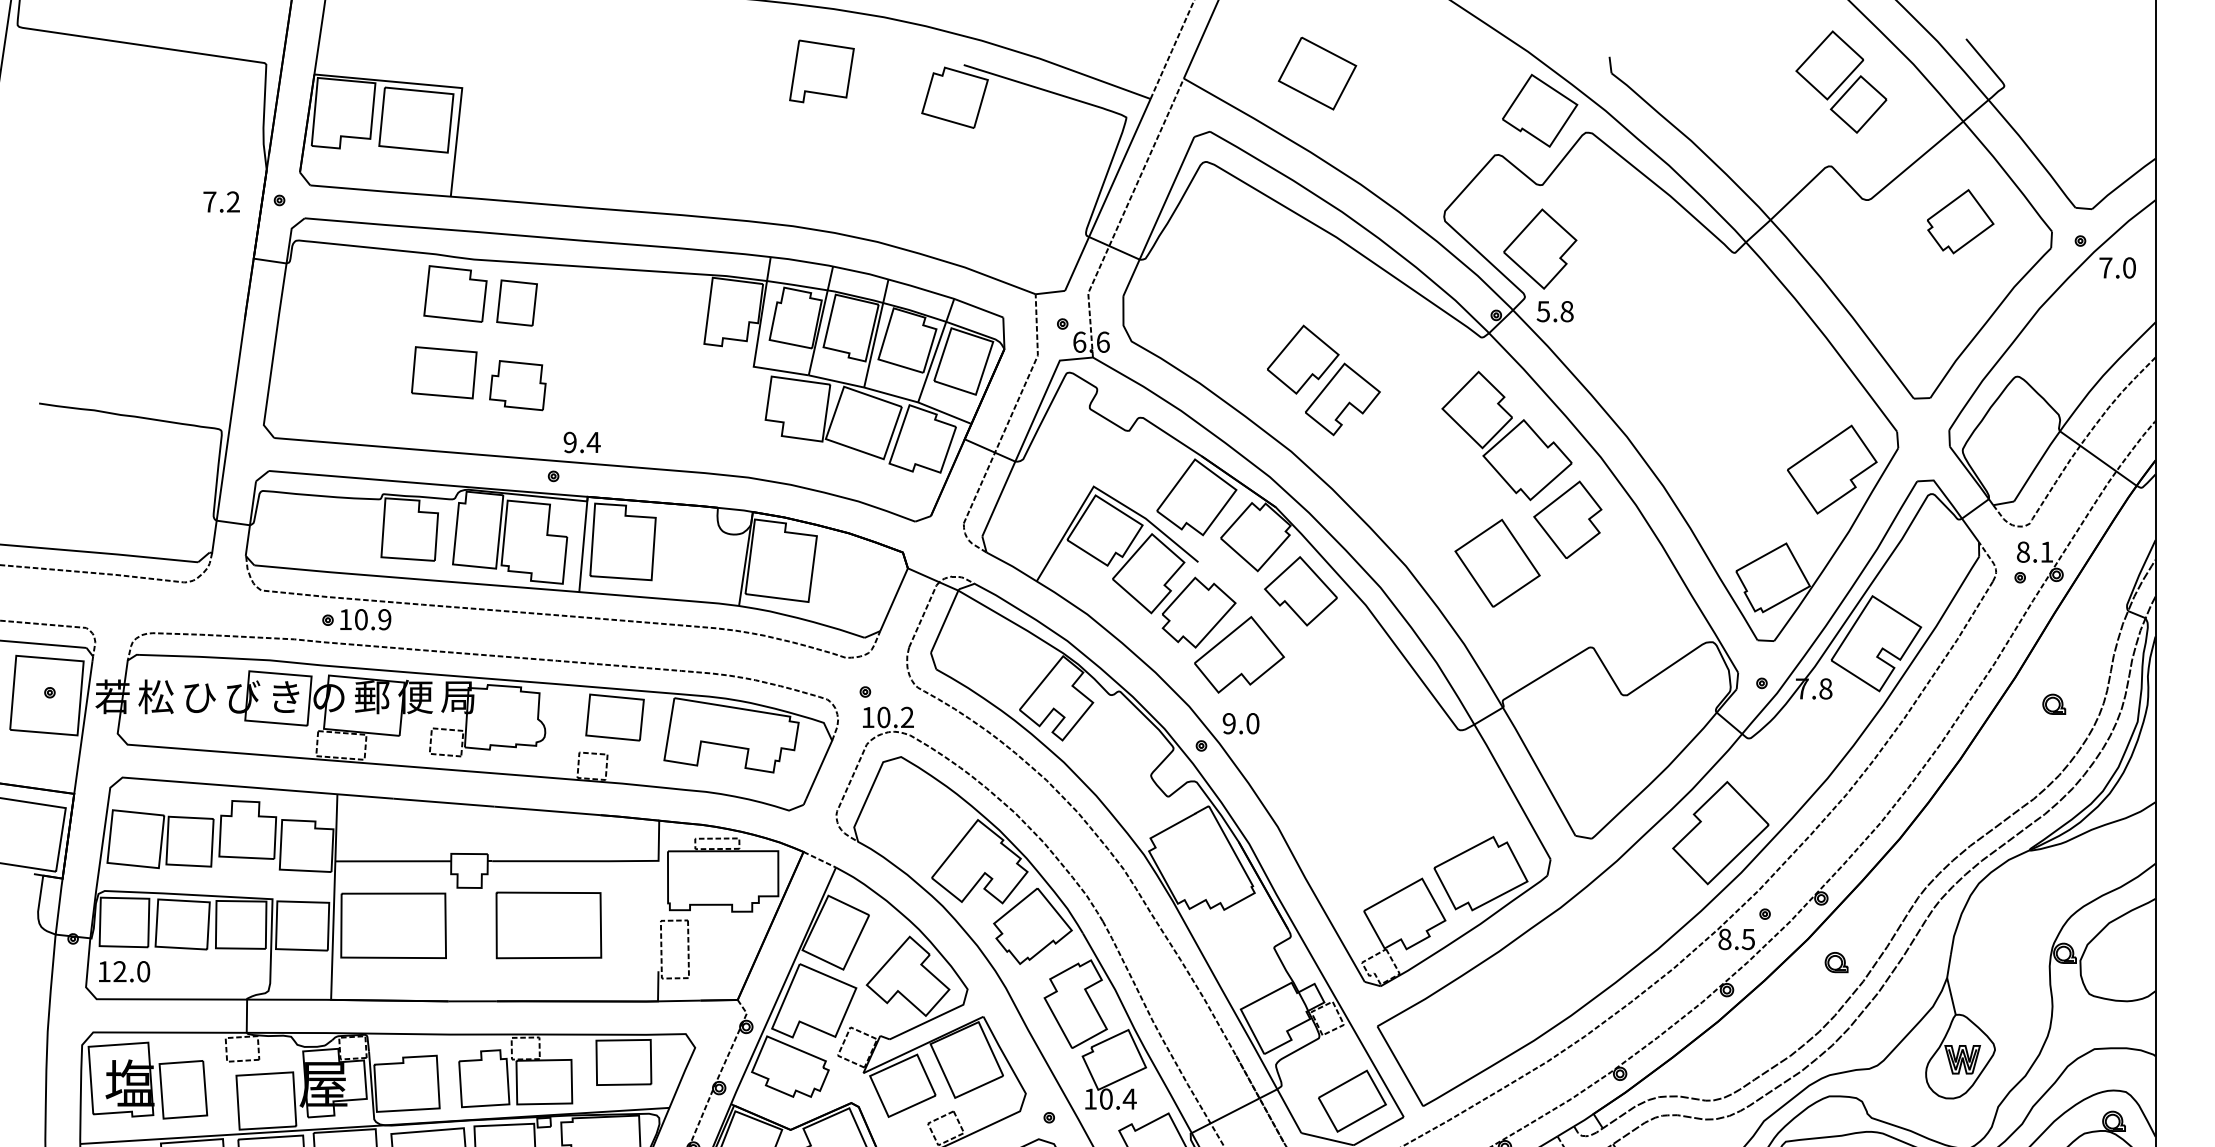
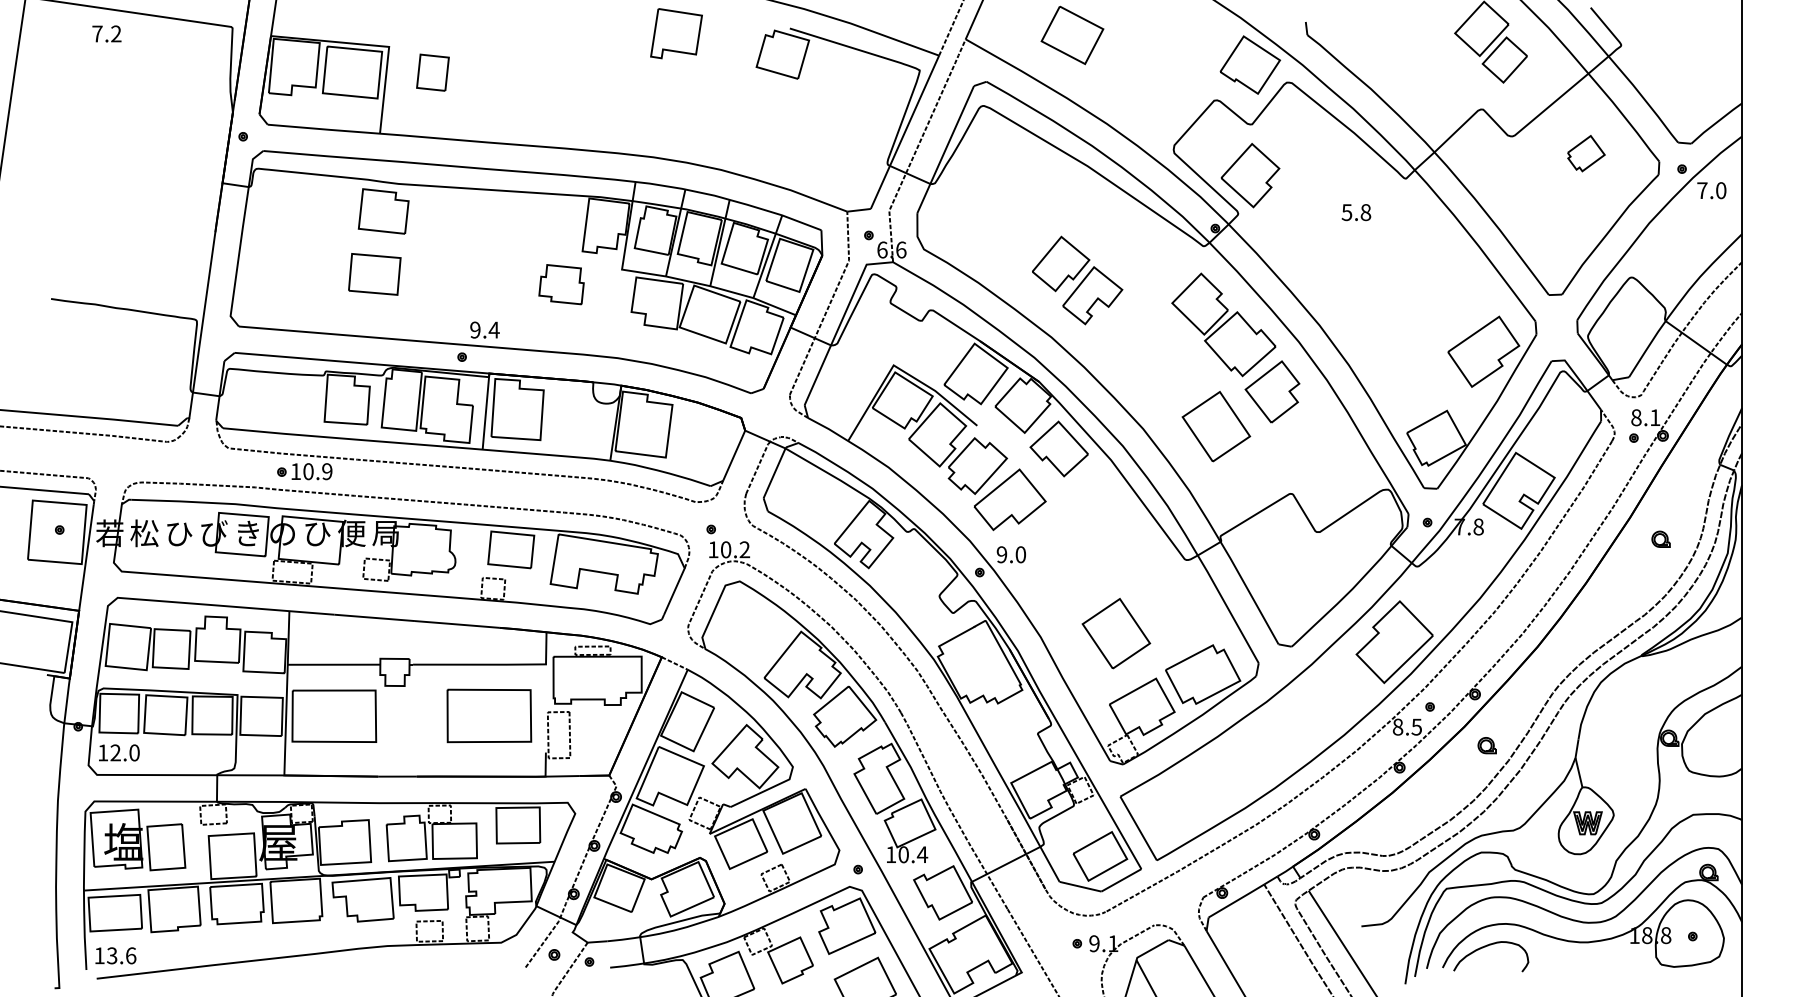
text: (221, 201) -> (106, 33), moved
part: (1960, 221) -> (1586, 153), size x0.7
part: (516, 302) -> (432, 72), moved
text: (1555, 311) -> (1356, 212), moved
part: (517, 385) -> (561, 284), moved
text: (371, 697) -> (316, 533), 郵 -> ひ
part: (1372, 822) -> (1116, 633), added
part: (549, 924) -> (489, 715), moved

